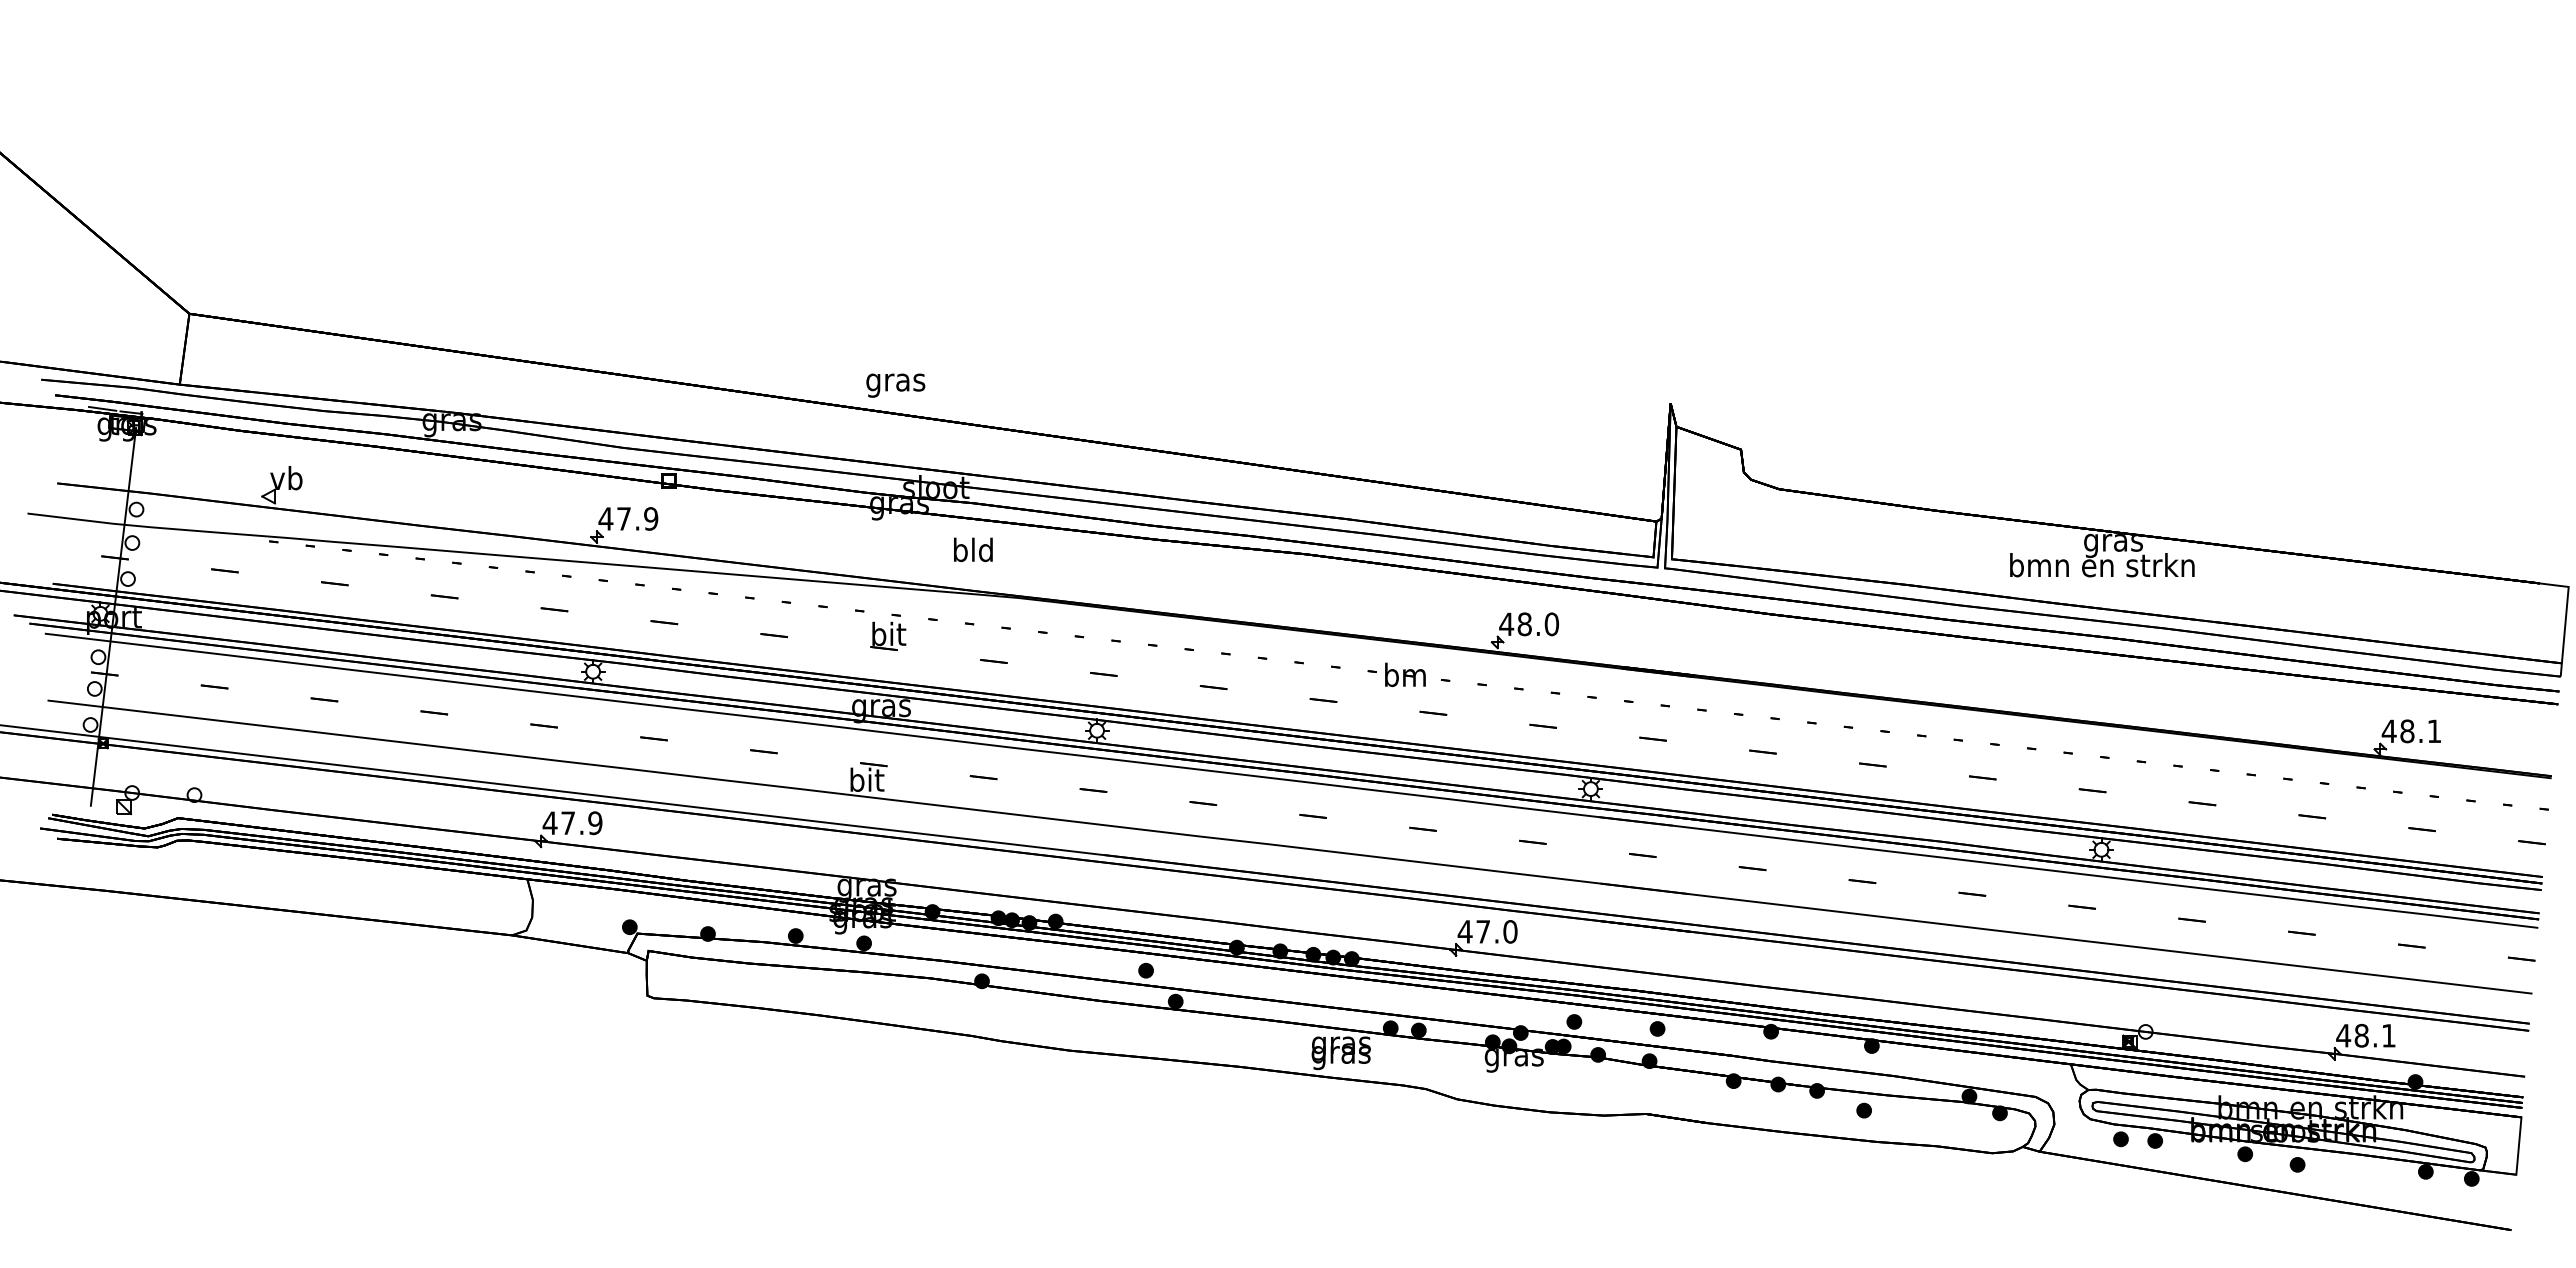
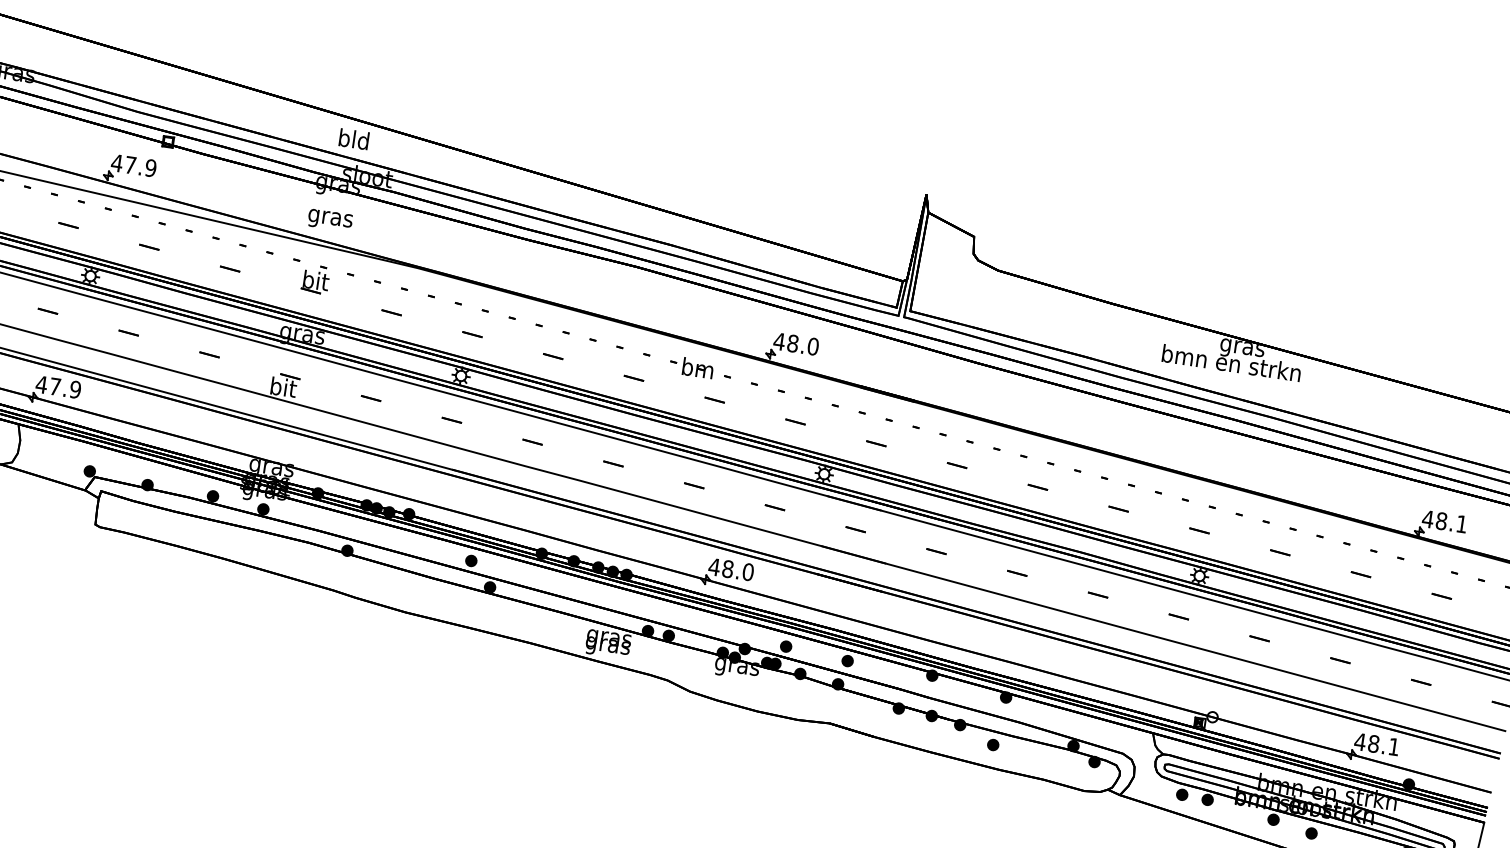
text: (895, 385) -> (330, 220), moved
text: (973, 549) -> (354, 139), moved
text: (1483, 931) -> (728, 568), 47.0 -> 48.0

